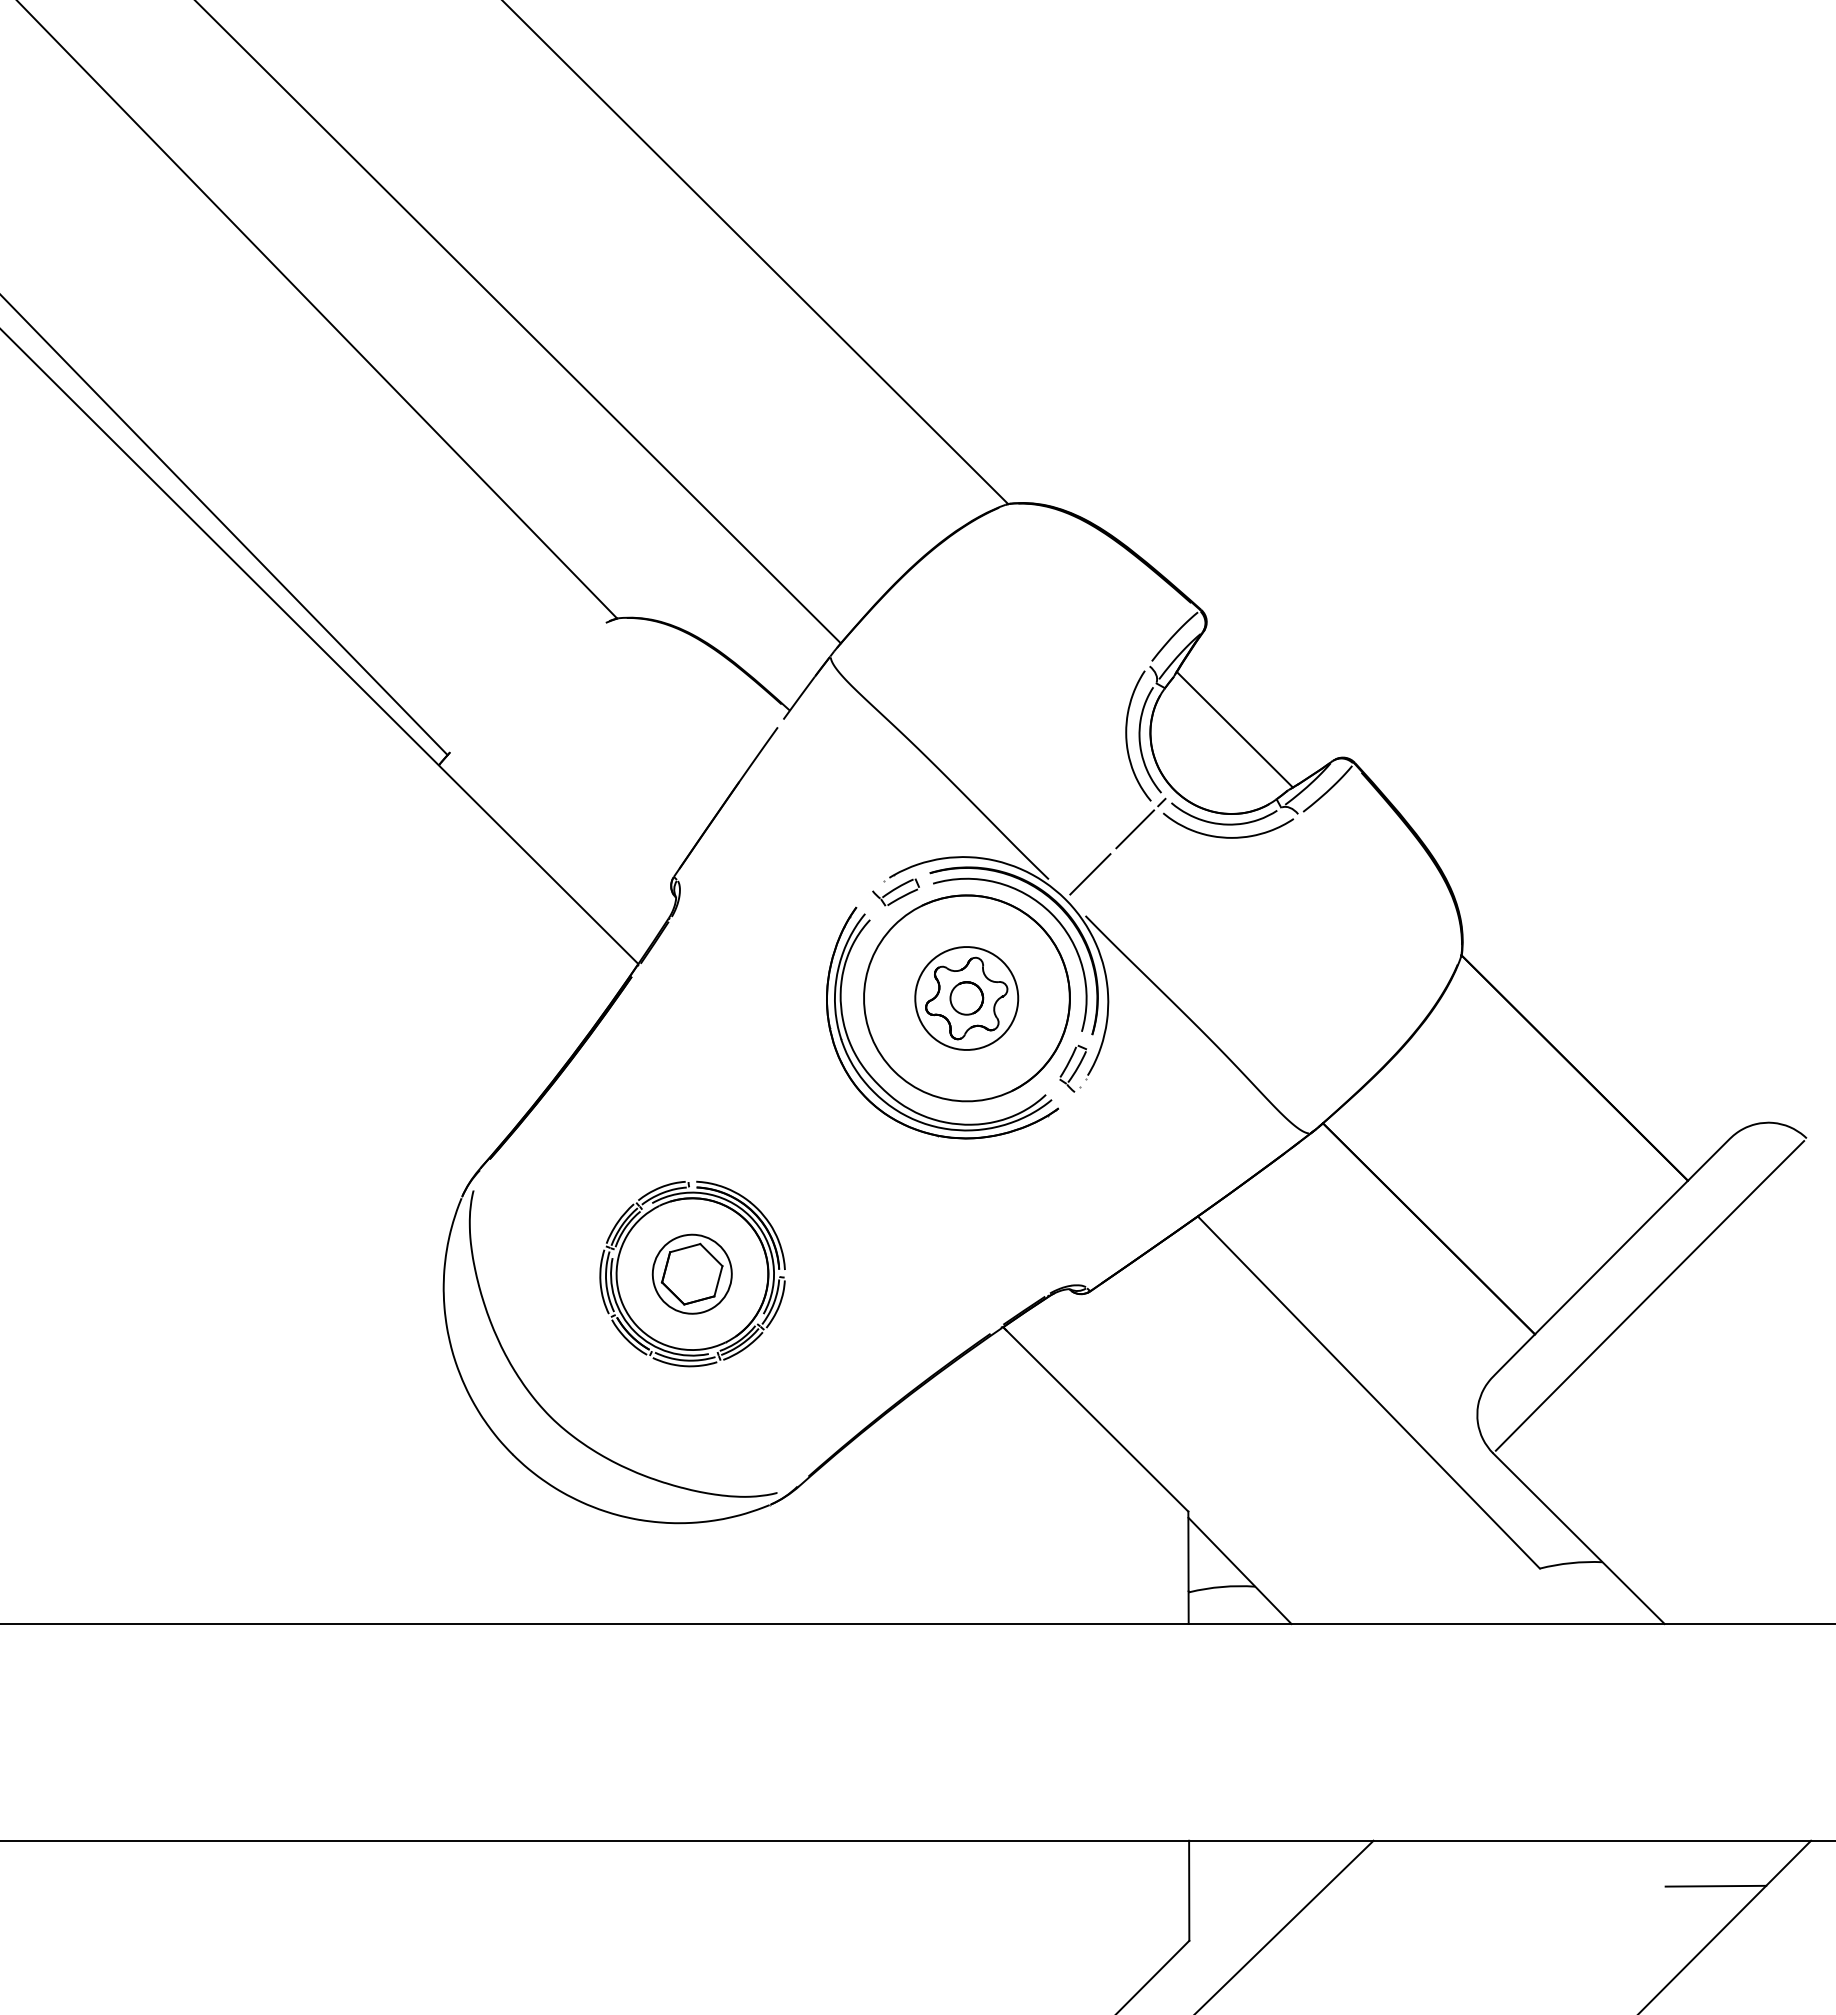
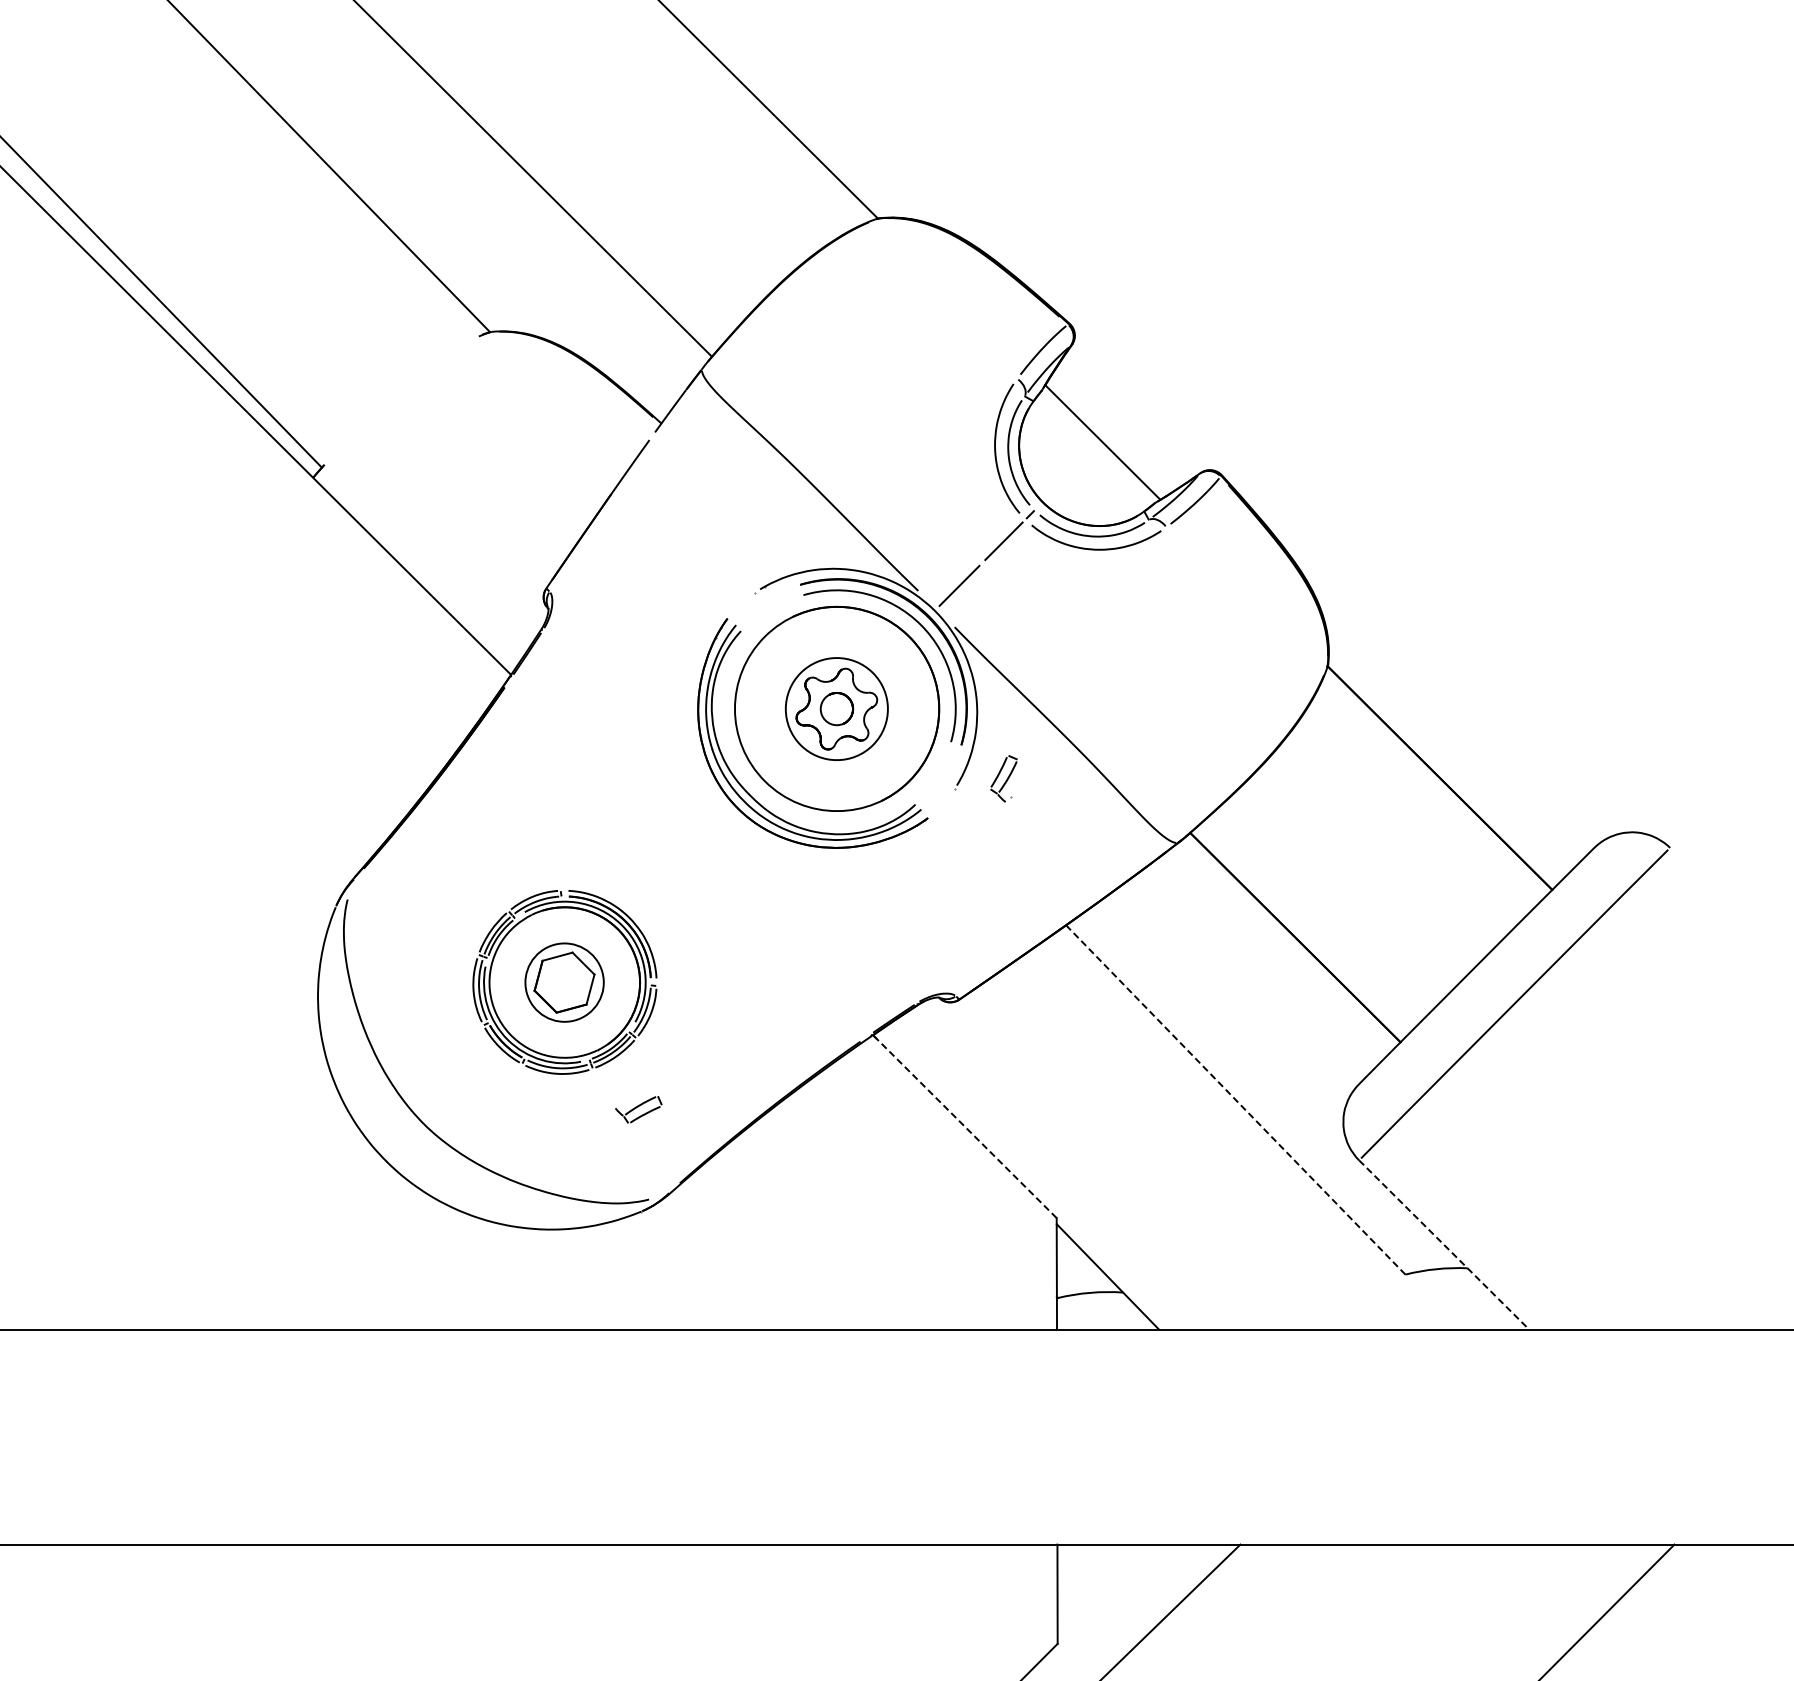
part: (895, 892) -> (638, 1109), moved
part: (1073, 1068) -> (1004, 778), moved
line: (1368, 1392) -> (1235, 1099), solid -> dashed
line: (1095, 1419) -> (964, 1126), solid -> dashed
line: (1578, 1538) -> (1443, 1244), solid -> dashed
line: (1715, 1885) -> (1579, 1588), removed

